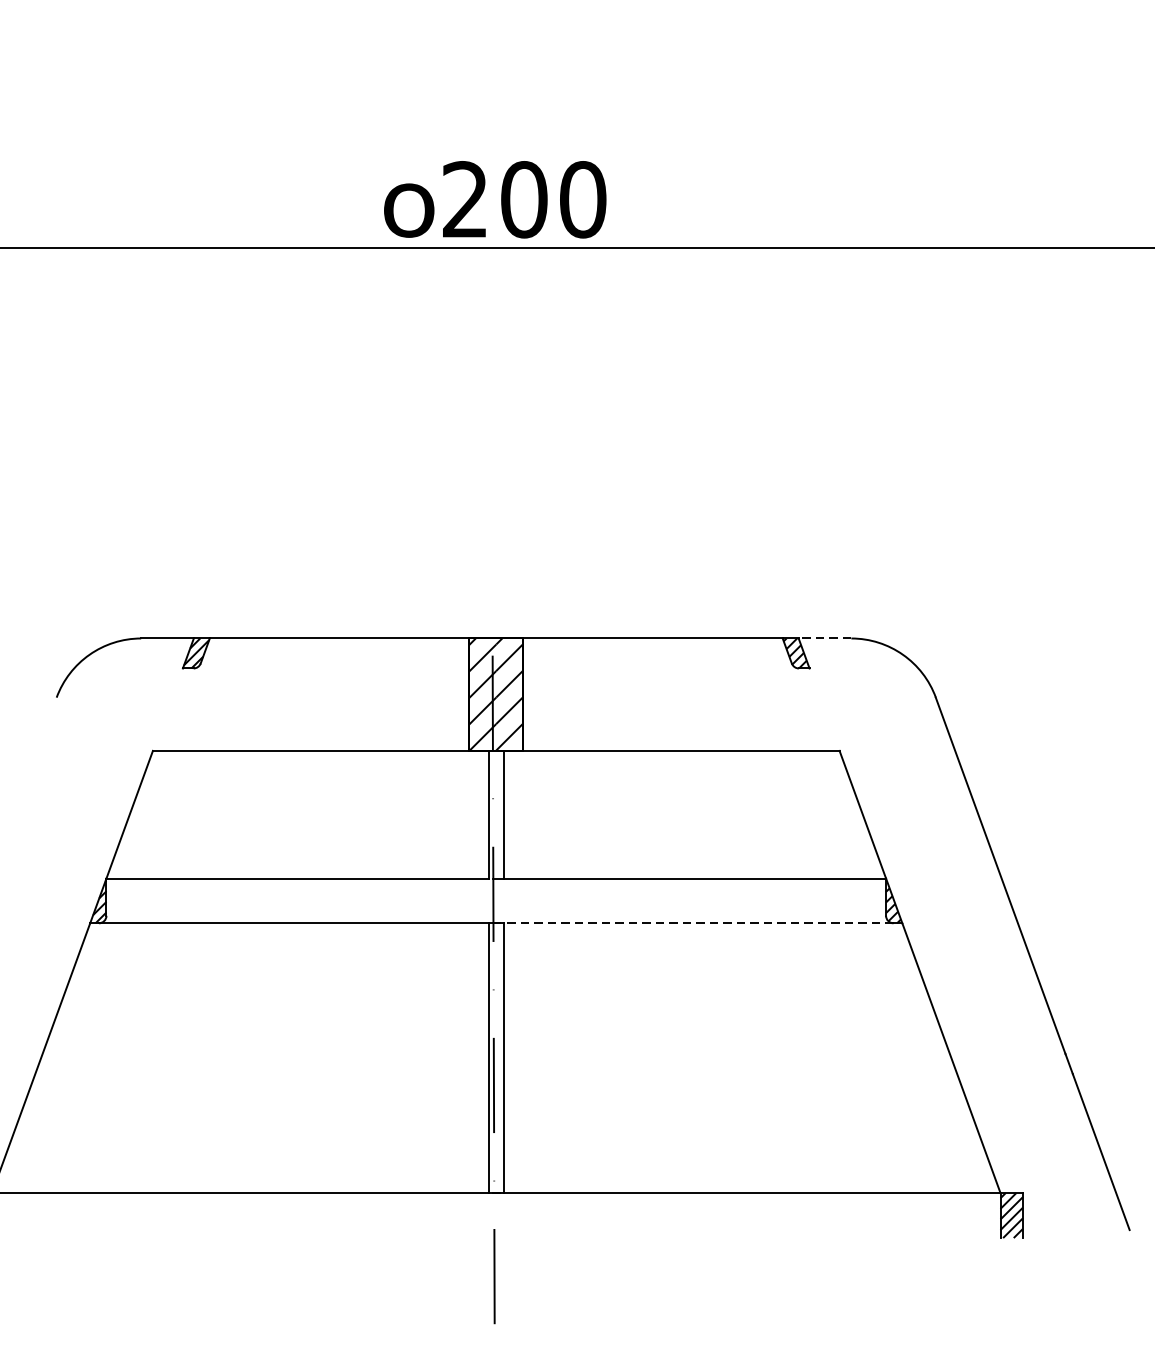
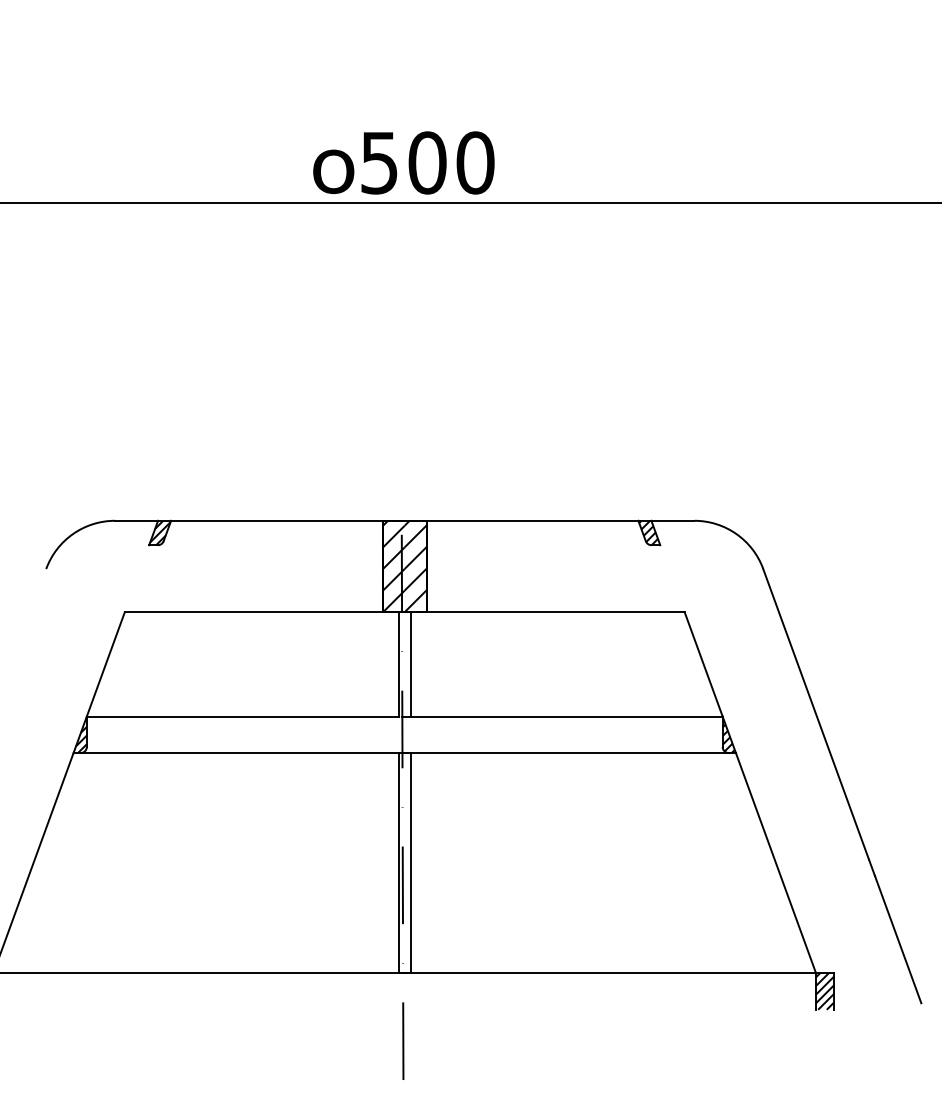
text: (465, 199) -> (379, 162), 200 -> 500
line: (824, 638) -> (672, 520), dashed -> solid
line: (698, 923) -> (569, 753), dashed -> solid

